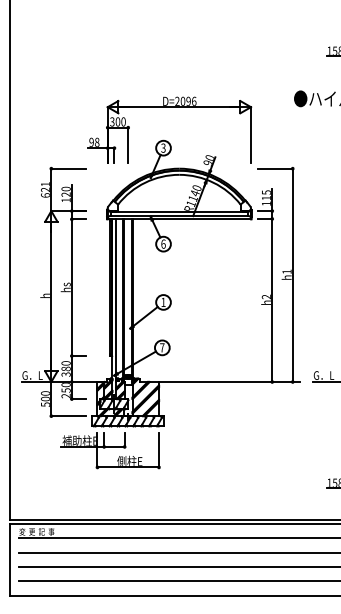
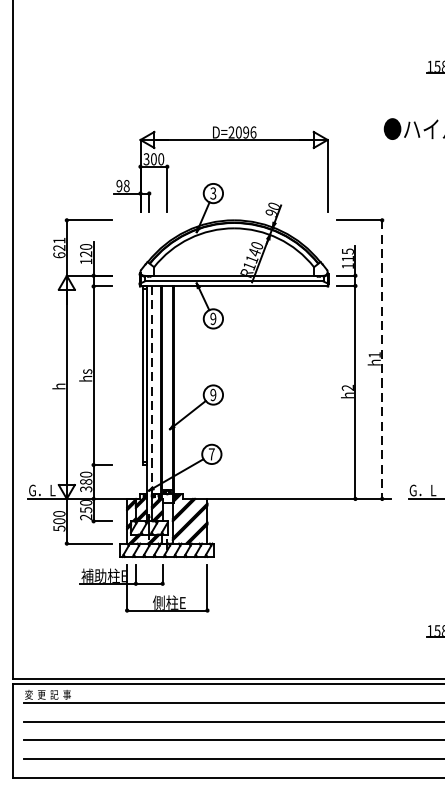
text: (163, 243) -> (213, 318), 6 -> 9
line: (292, 275) -> (381, 359), solid -> dashed
line: (116, 300) -> (151, 392), solid -> dashed
text: (163, 301) -> (213, 393), 1 -> 9

